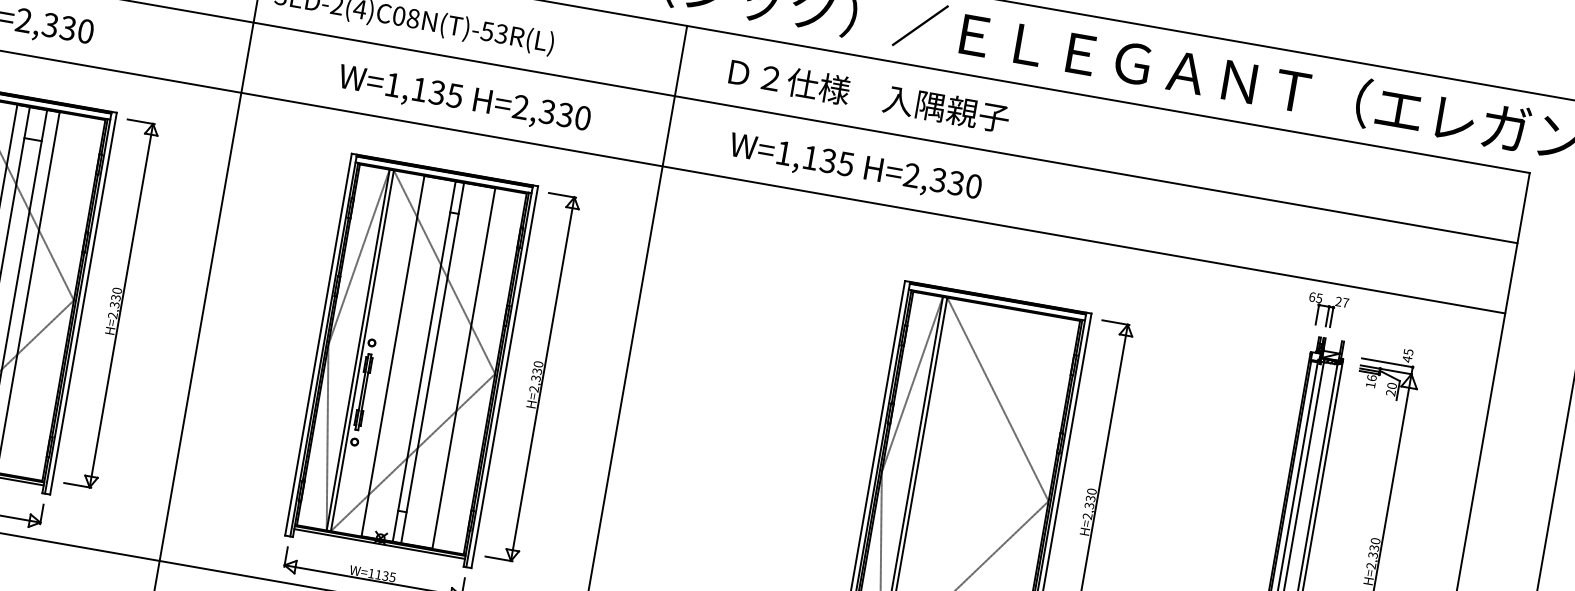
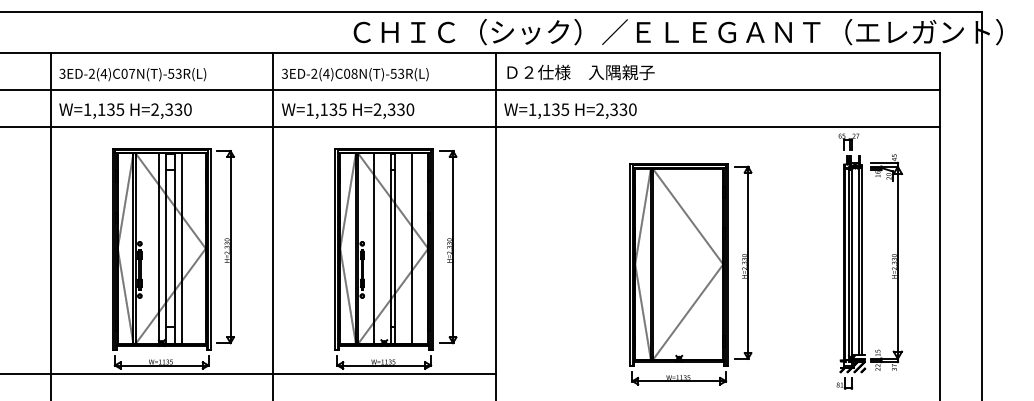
text: (868, 95) -> (580, 72), moved
text: (465, 99) -> (348, 110), moved
text: (855, 167) -> (570, 110), moved

